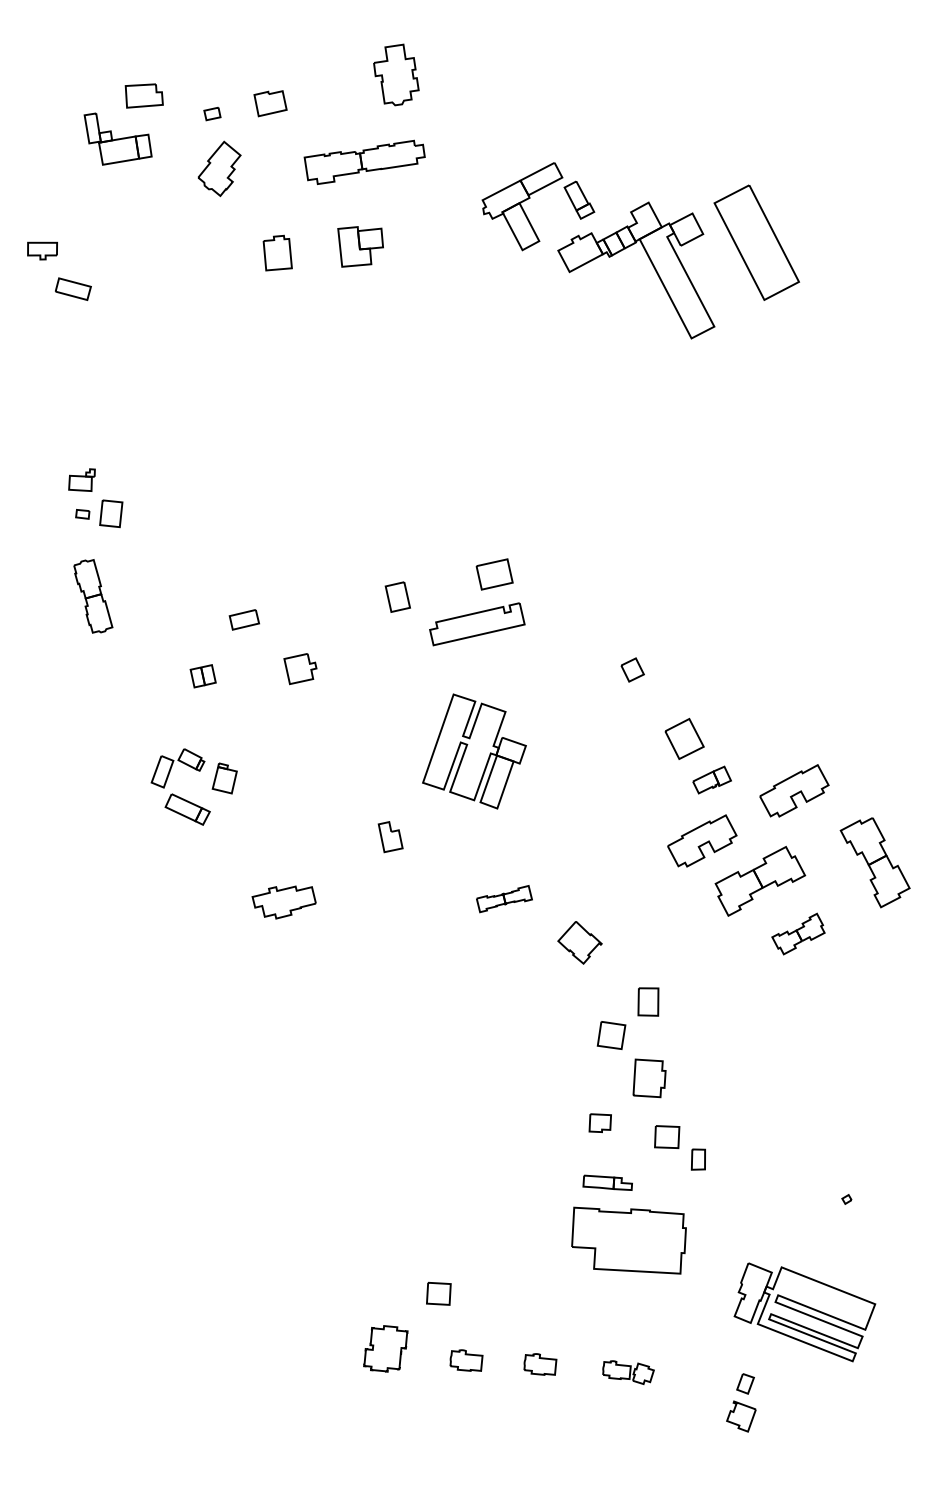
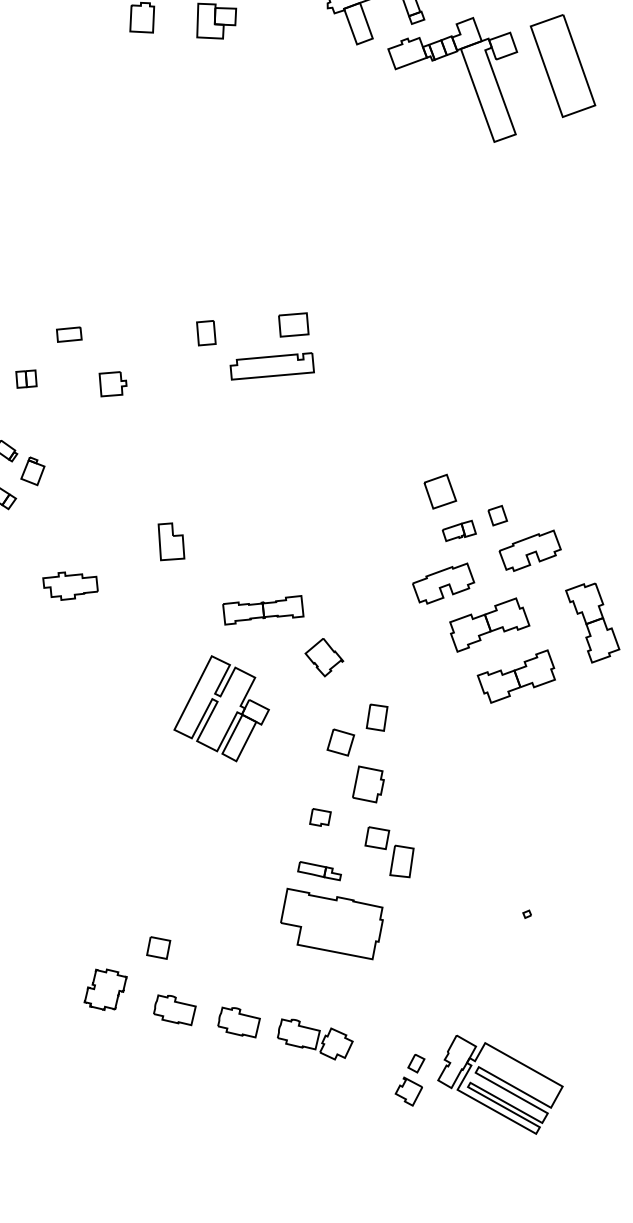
part: (632, 669) -> (497, 515), moved
part: (474, 751) -> (223, 708), moved
part: (390, 836) -> (171, 541), size x1.43
part: (504, 898) -> (263, 609), size x1.67
part: (798, 933) -> (516, 675), size x1.67
part: (698, 1159) -> (402, 861), size x1.67
part: (804, 1312) -> (499, 1085), moved
part: (466, 1360) -> (174, 1009), size x1.43
part: (540, 1364) -> (239, 1022), size x1.43
part: (628, 1372) -> (315, 1039), size x1.67

